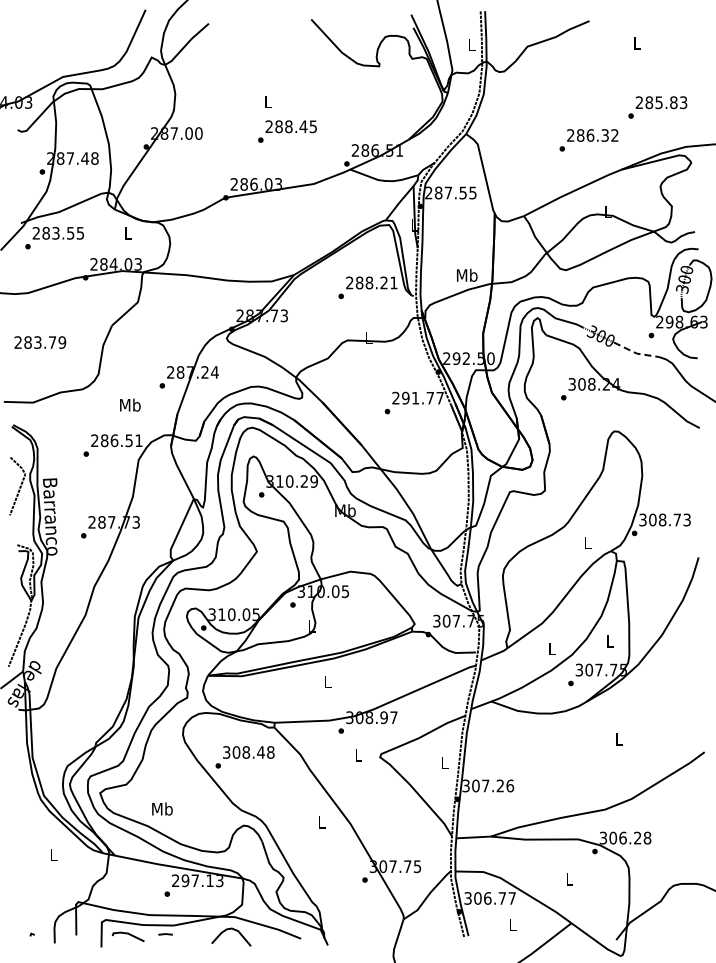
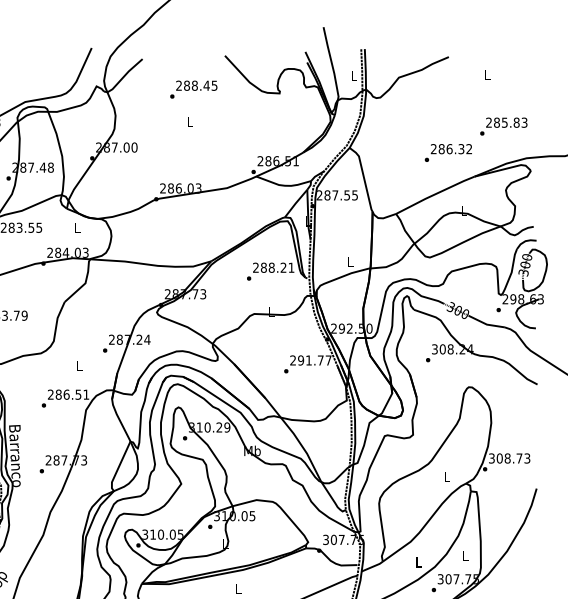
text: (287, 131) -> (193, 89), moved
text: (467, 274) -> (350, 260), Mb -> L
line: (635, 353) -> (485, 324), dashed -> solid
text: (130, 404) -> (79, 365), Mb -> L

